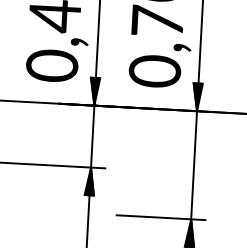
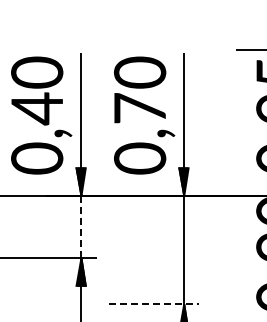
line: (92, 136) -> (81, 226), solid -> dashed
line: (161, 217) -> (154, 304), solid -> dashed

